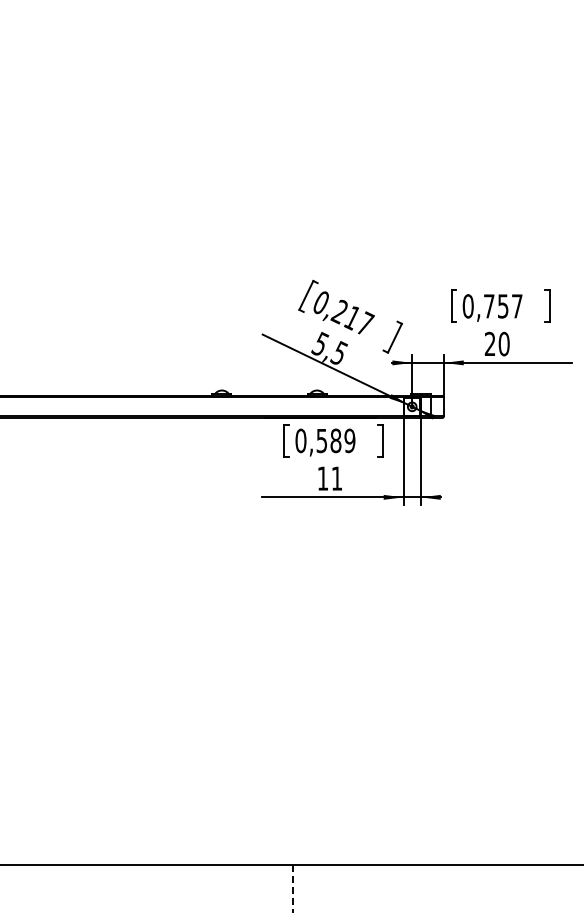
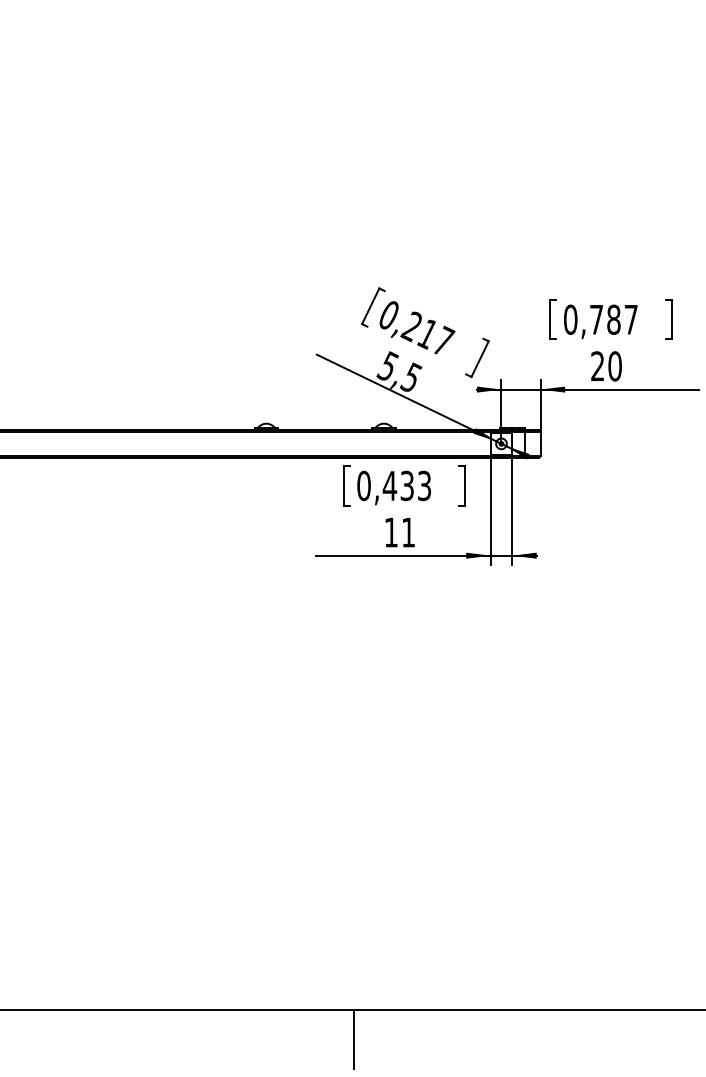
text: (502, 306) -> (612, 319), 0,757 -> 0,787
text: (335, 440) -> (406, 485), 0,589 -> 0,433
line: (292, 889) -> (353, 1040), dashed -> solid

